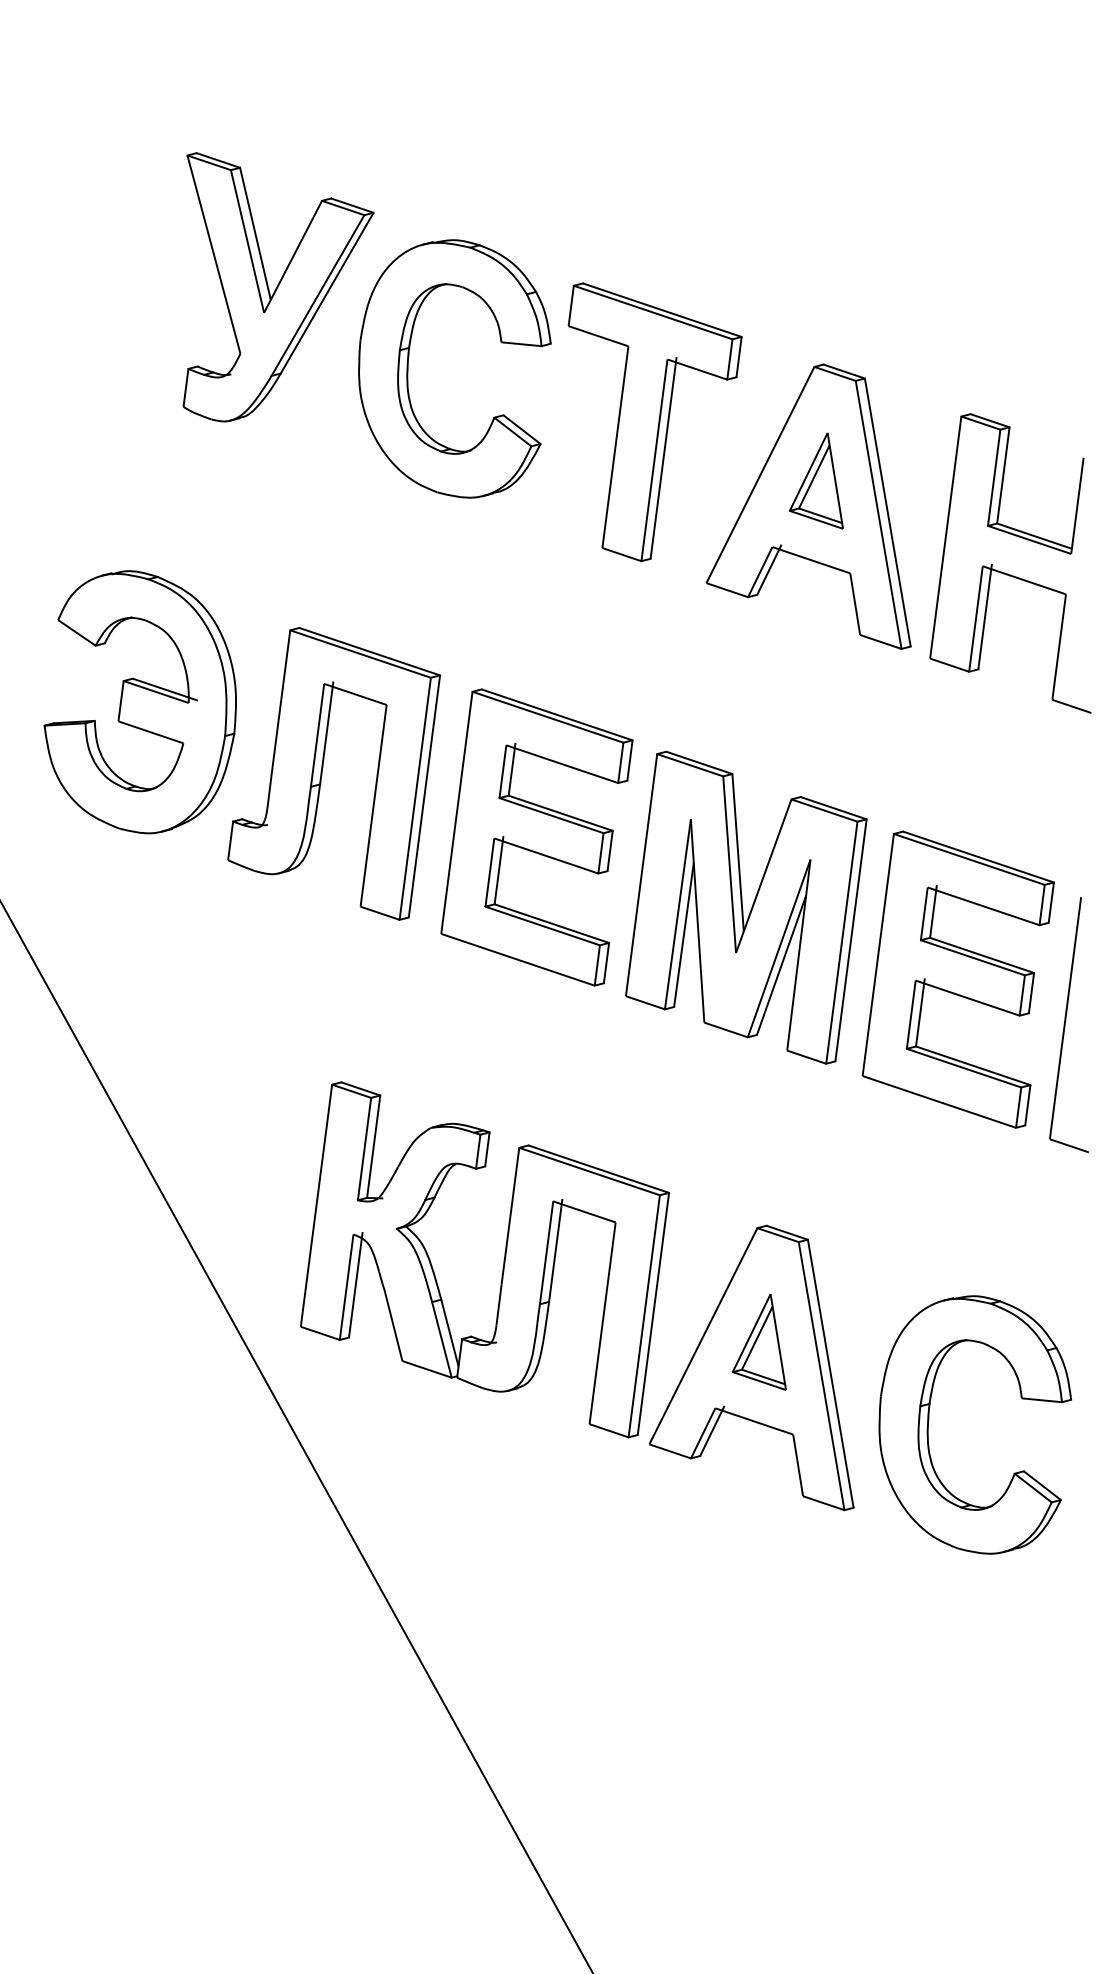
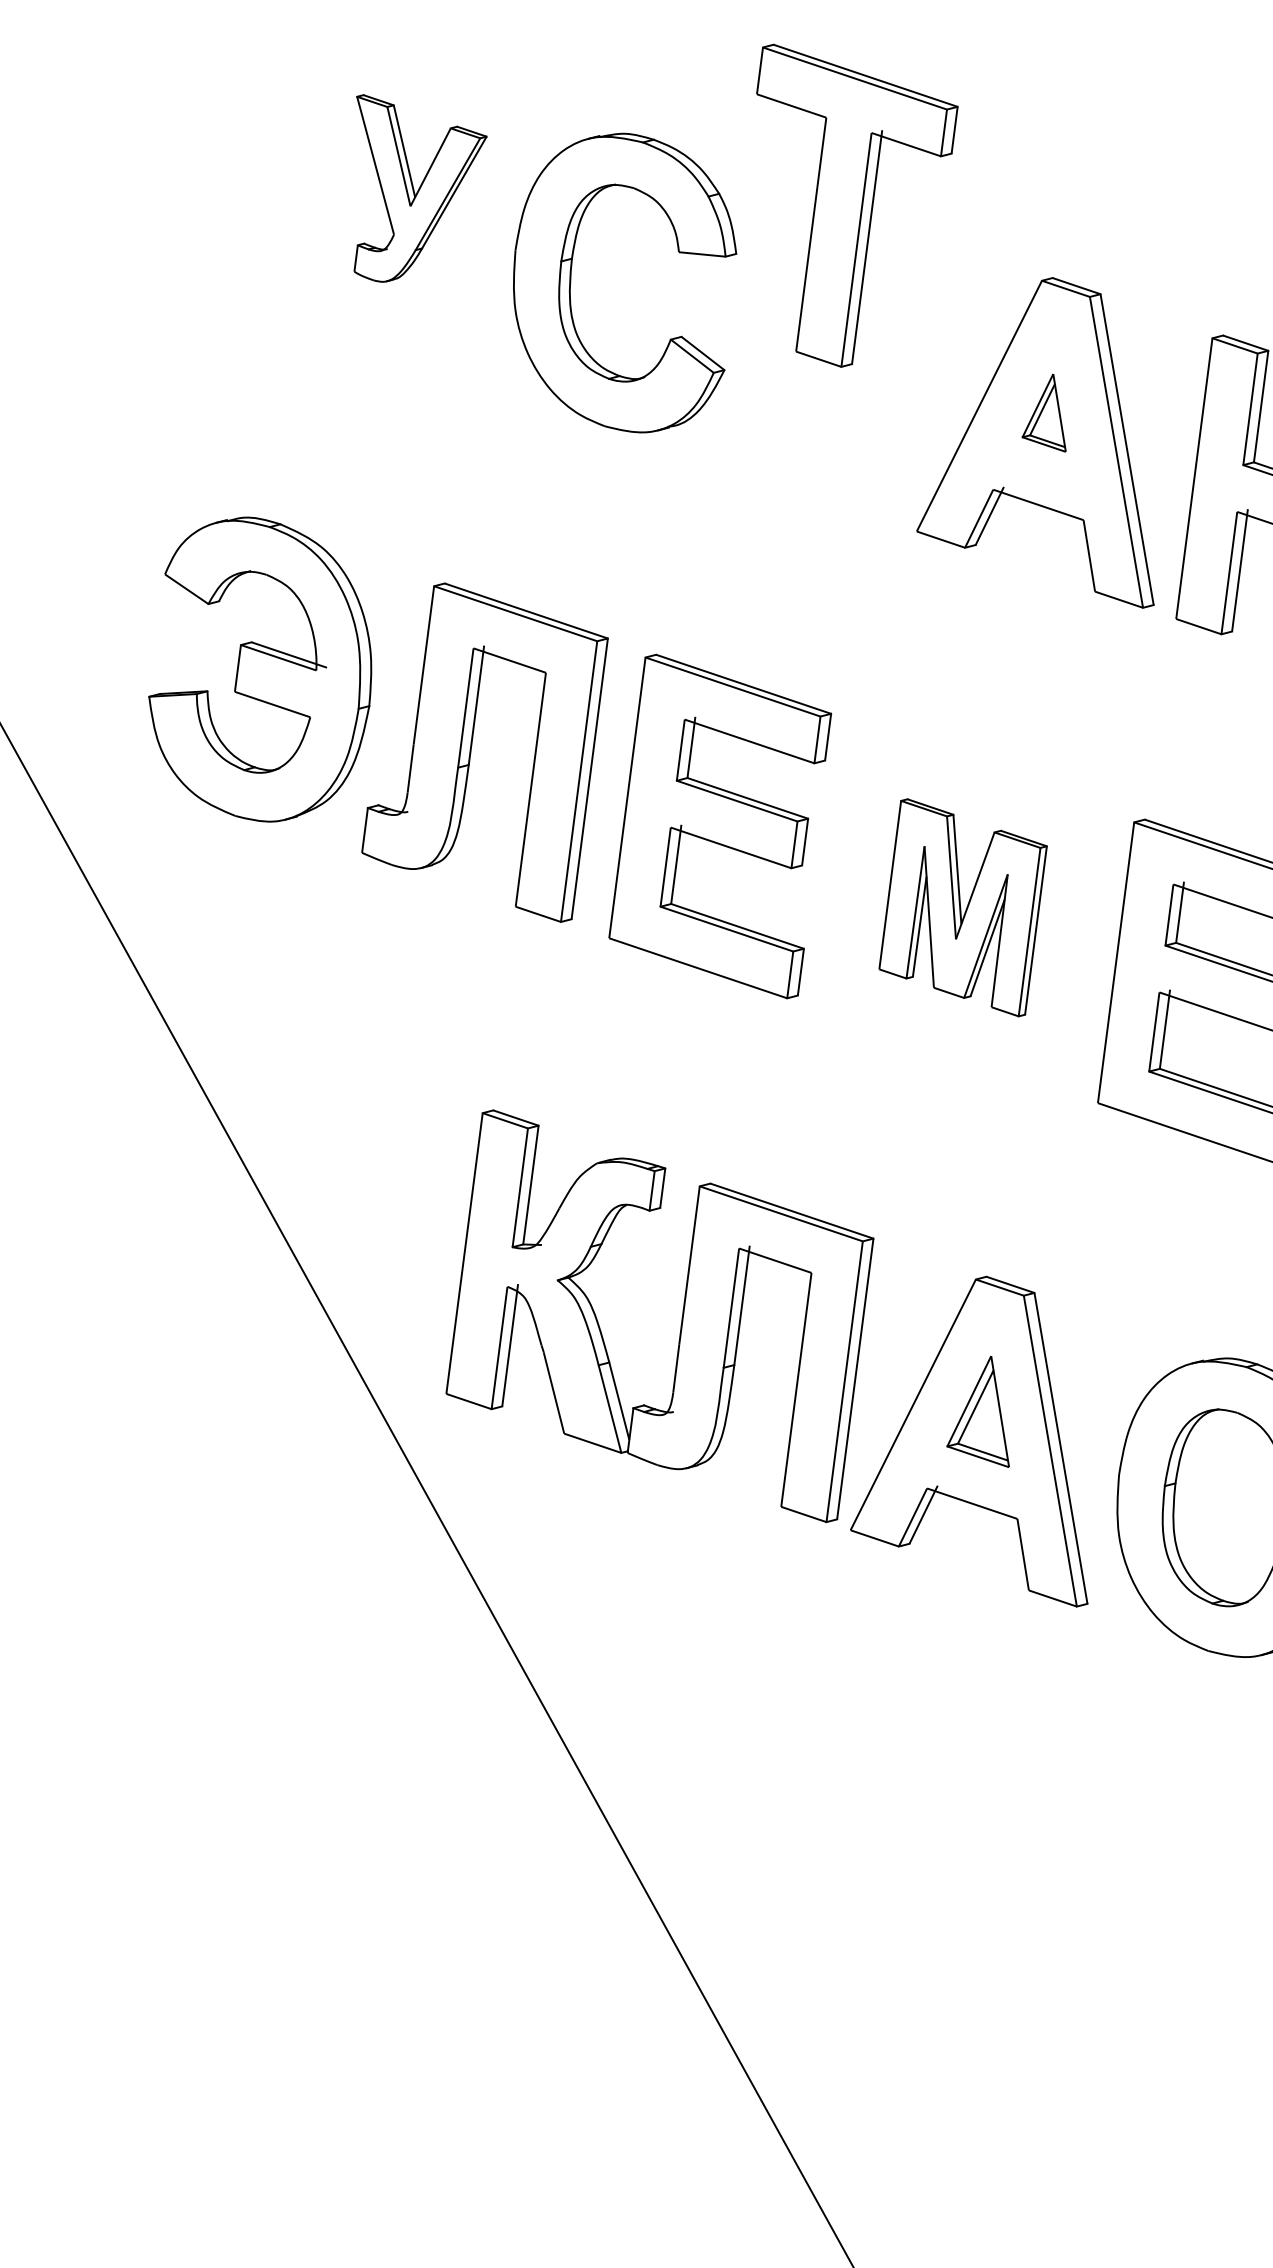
part: (278, 287) -> (420, 188), size x0.6
part: (654, 422) -> (856, 206), moved
part: (815, 480) -> (1043, 412), size x0.7
part: (746, 907) -> (963, 907), size x0.6

